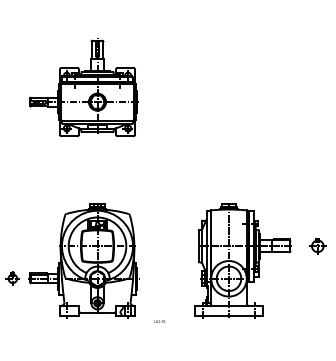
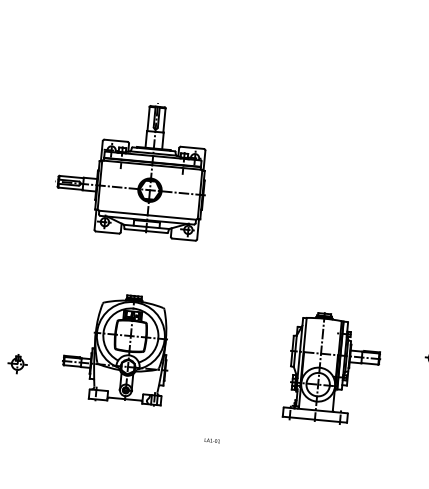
part: (83, 87) -> (132, 168), moved
part: (83, 260) -> (116, 348), size x0.7
part: (242, 260) -> (332, 368), size x0.7

